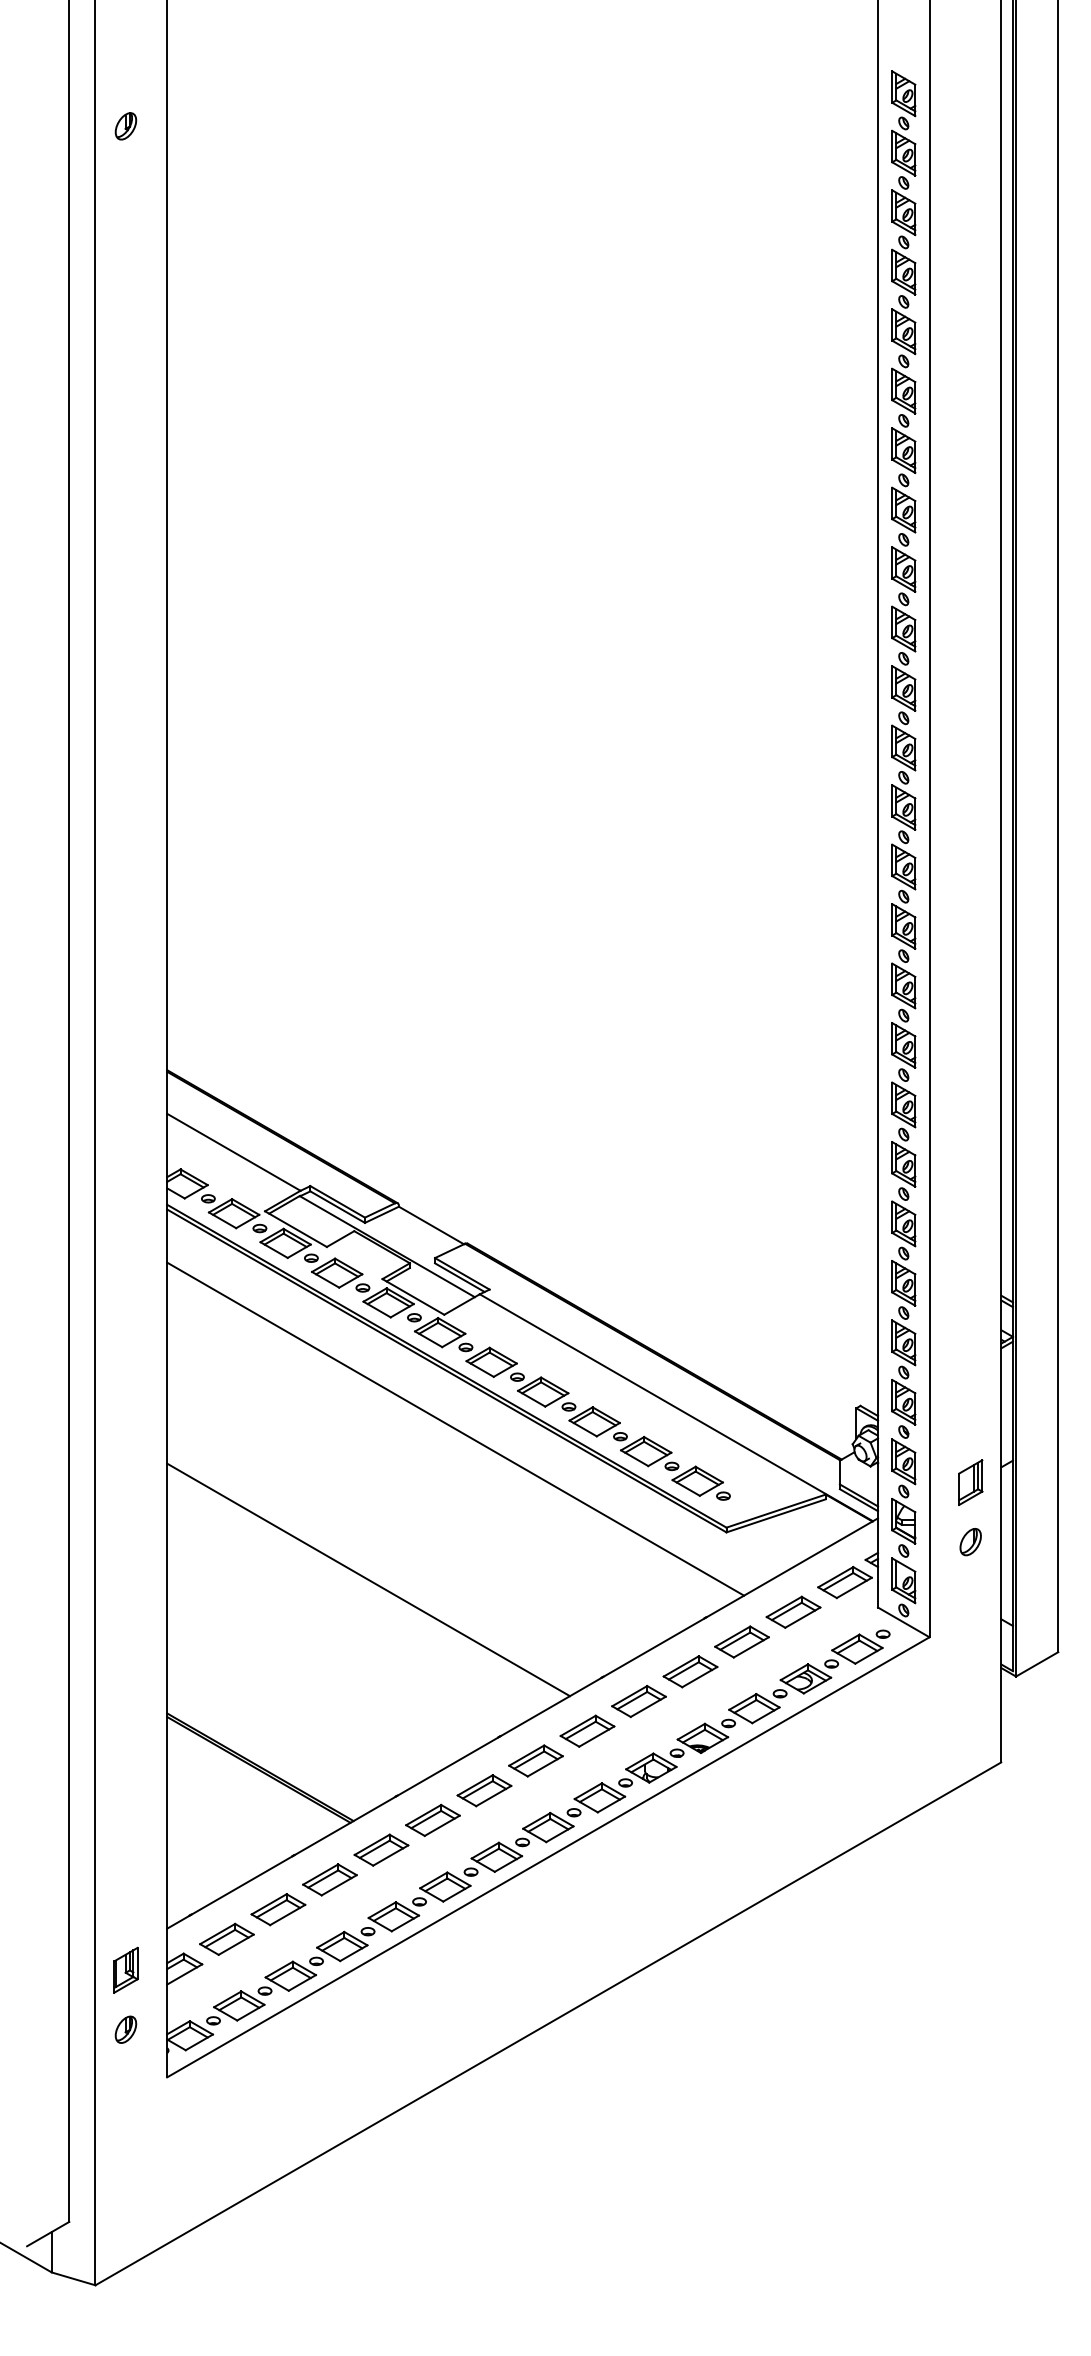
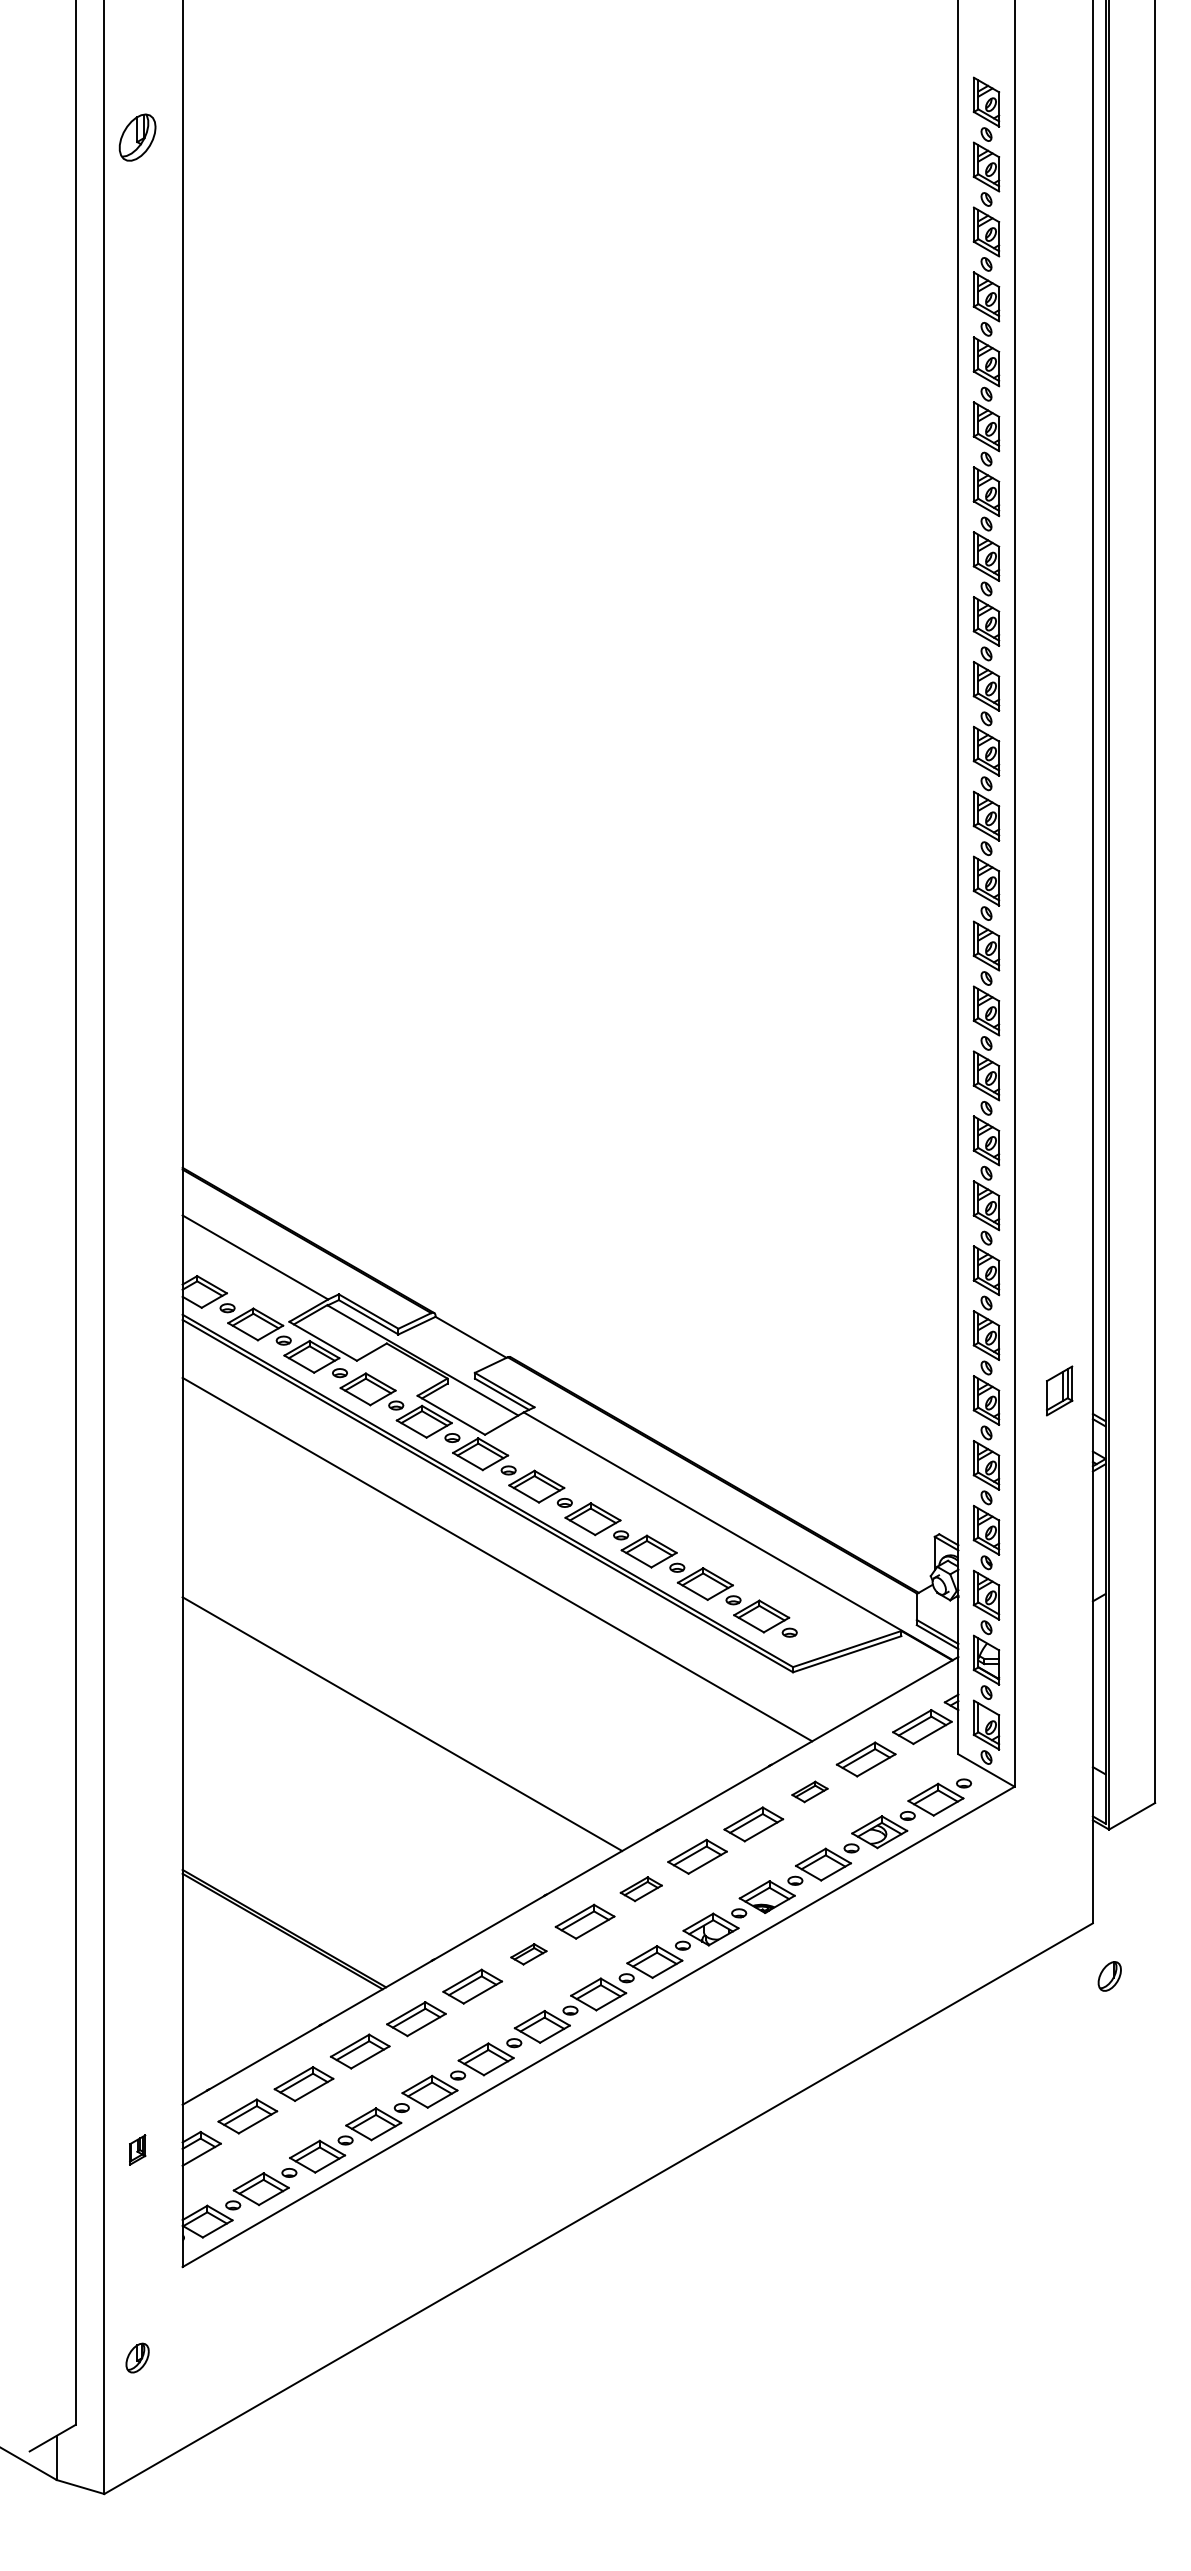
part: (125, 126) -> (137, 137), size x1.6
part: (970, 1482) -> (1059, 1390), moved
part: (970, 1542) -> (1109, 1976), moved
part: (741, 1641) -> (809, 1791), size x0.6
part: (587, 1730) -> (641, 1888), size x0.7
part: (484, 1790) -> (528, 1953), size x0.6
part: (125, 1969) -> (137, 2149), size x0.6
part: (125, 2029) -> (137, 2357), moved

